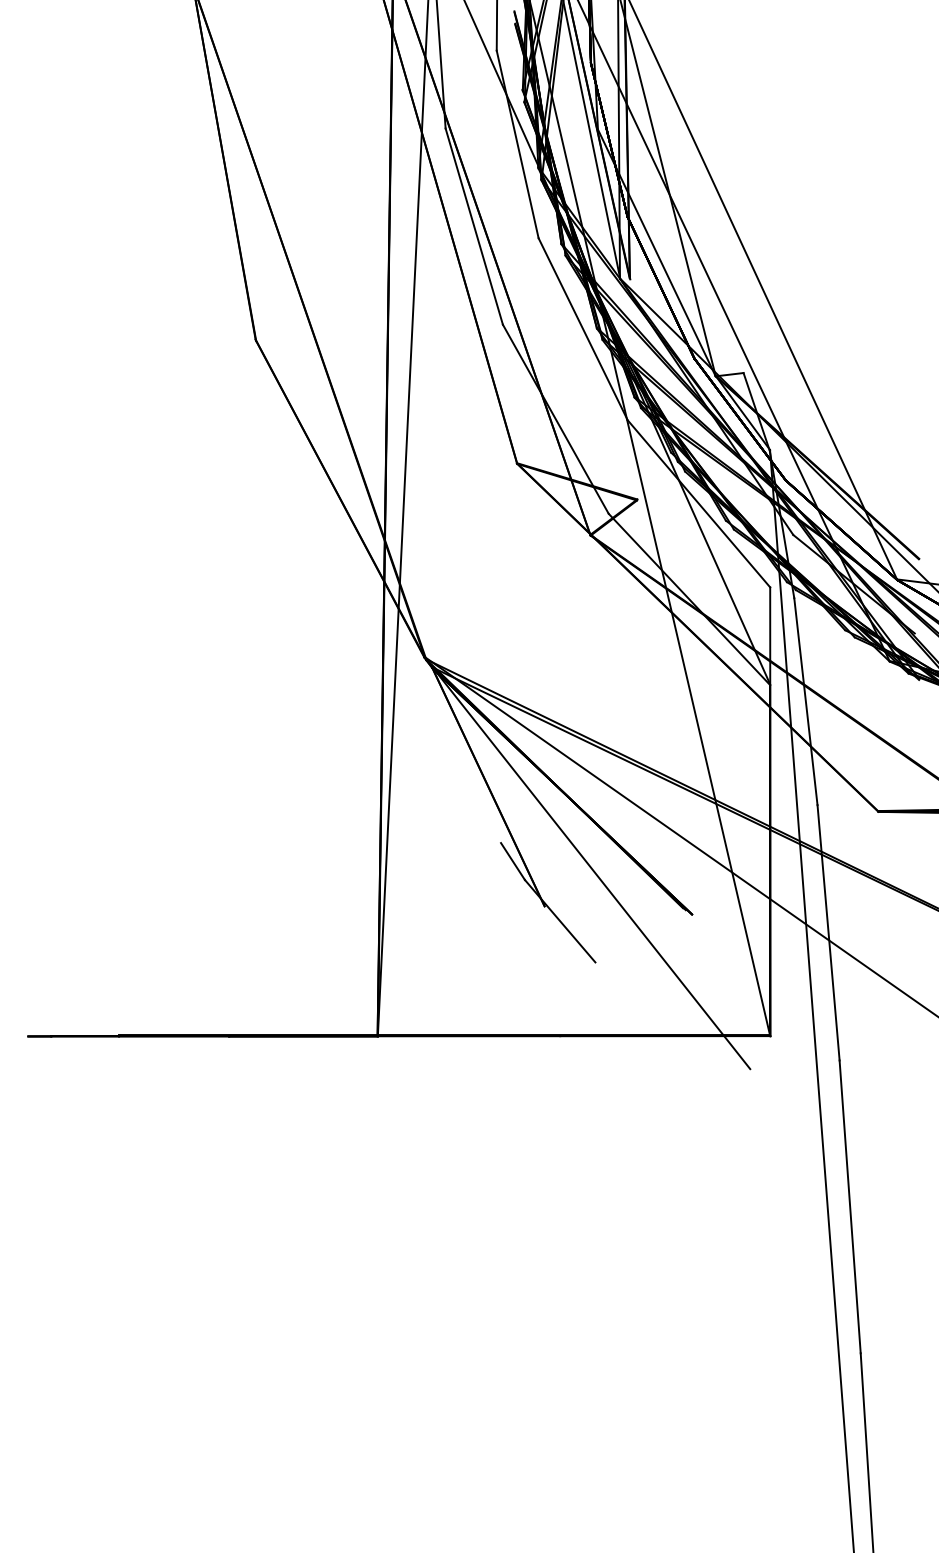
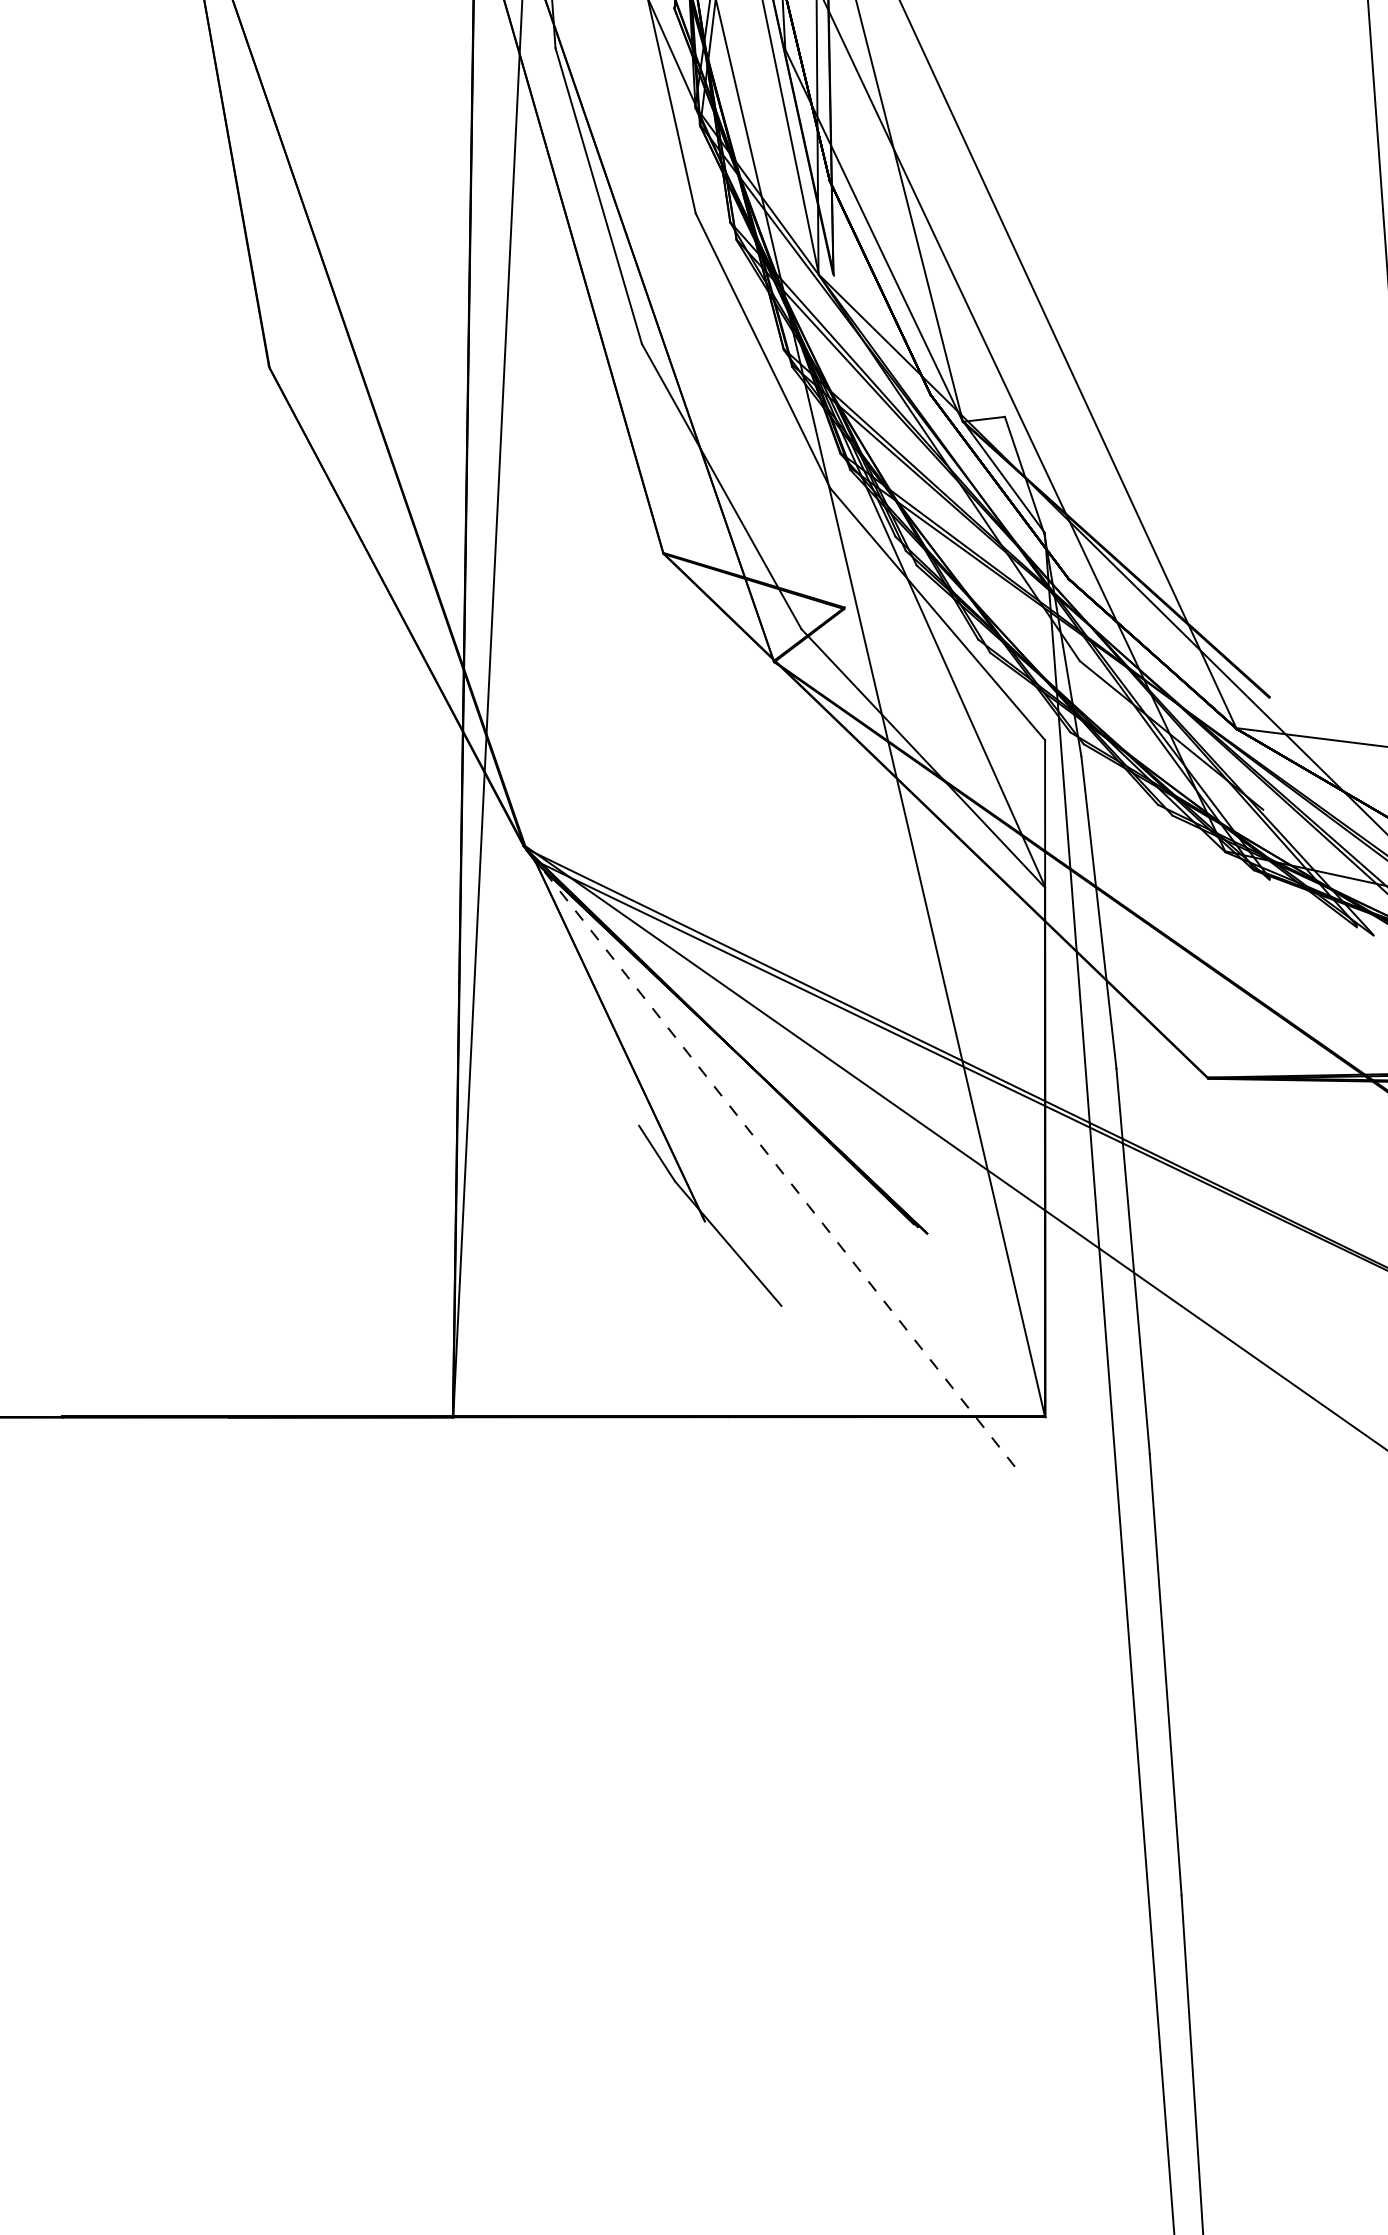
line: (591, 868) -> (775, 1164), solid -> dashed

